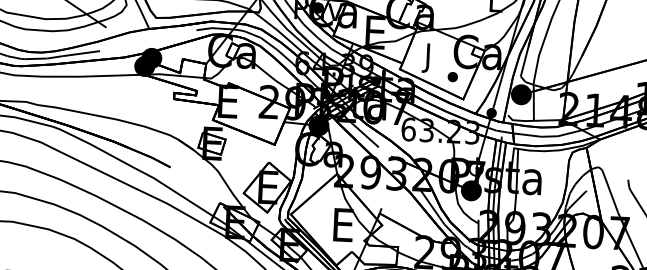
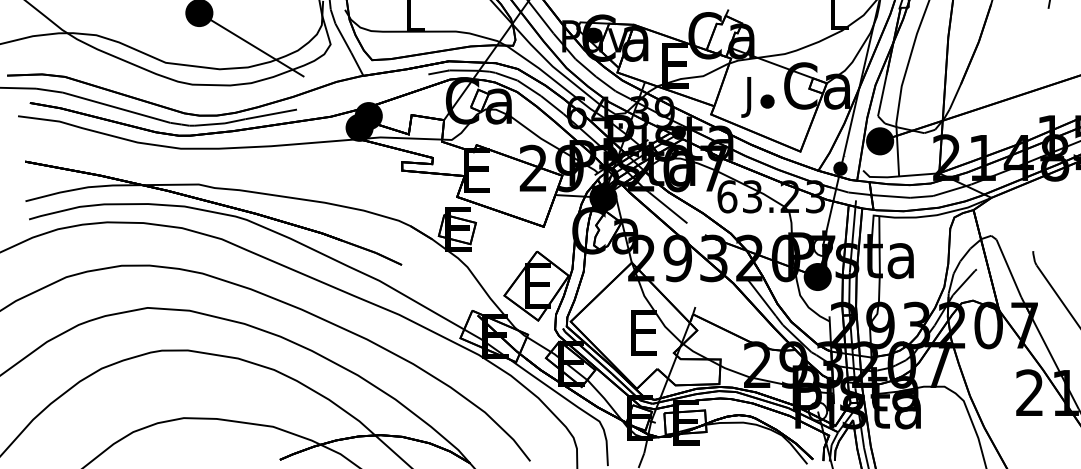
part: (452, 76) -> (767, 101), moved

